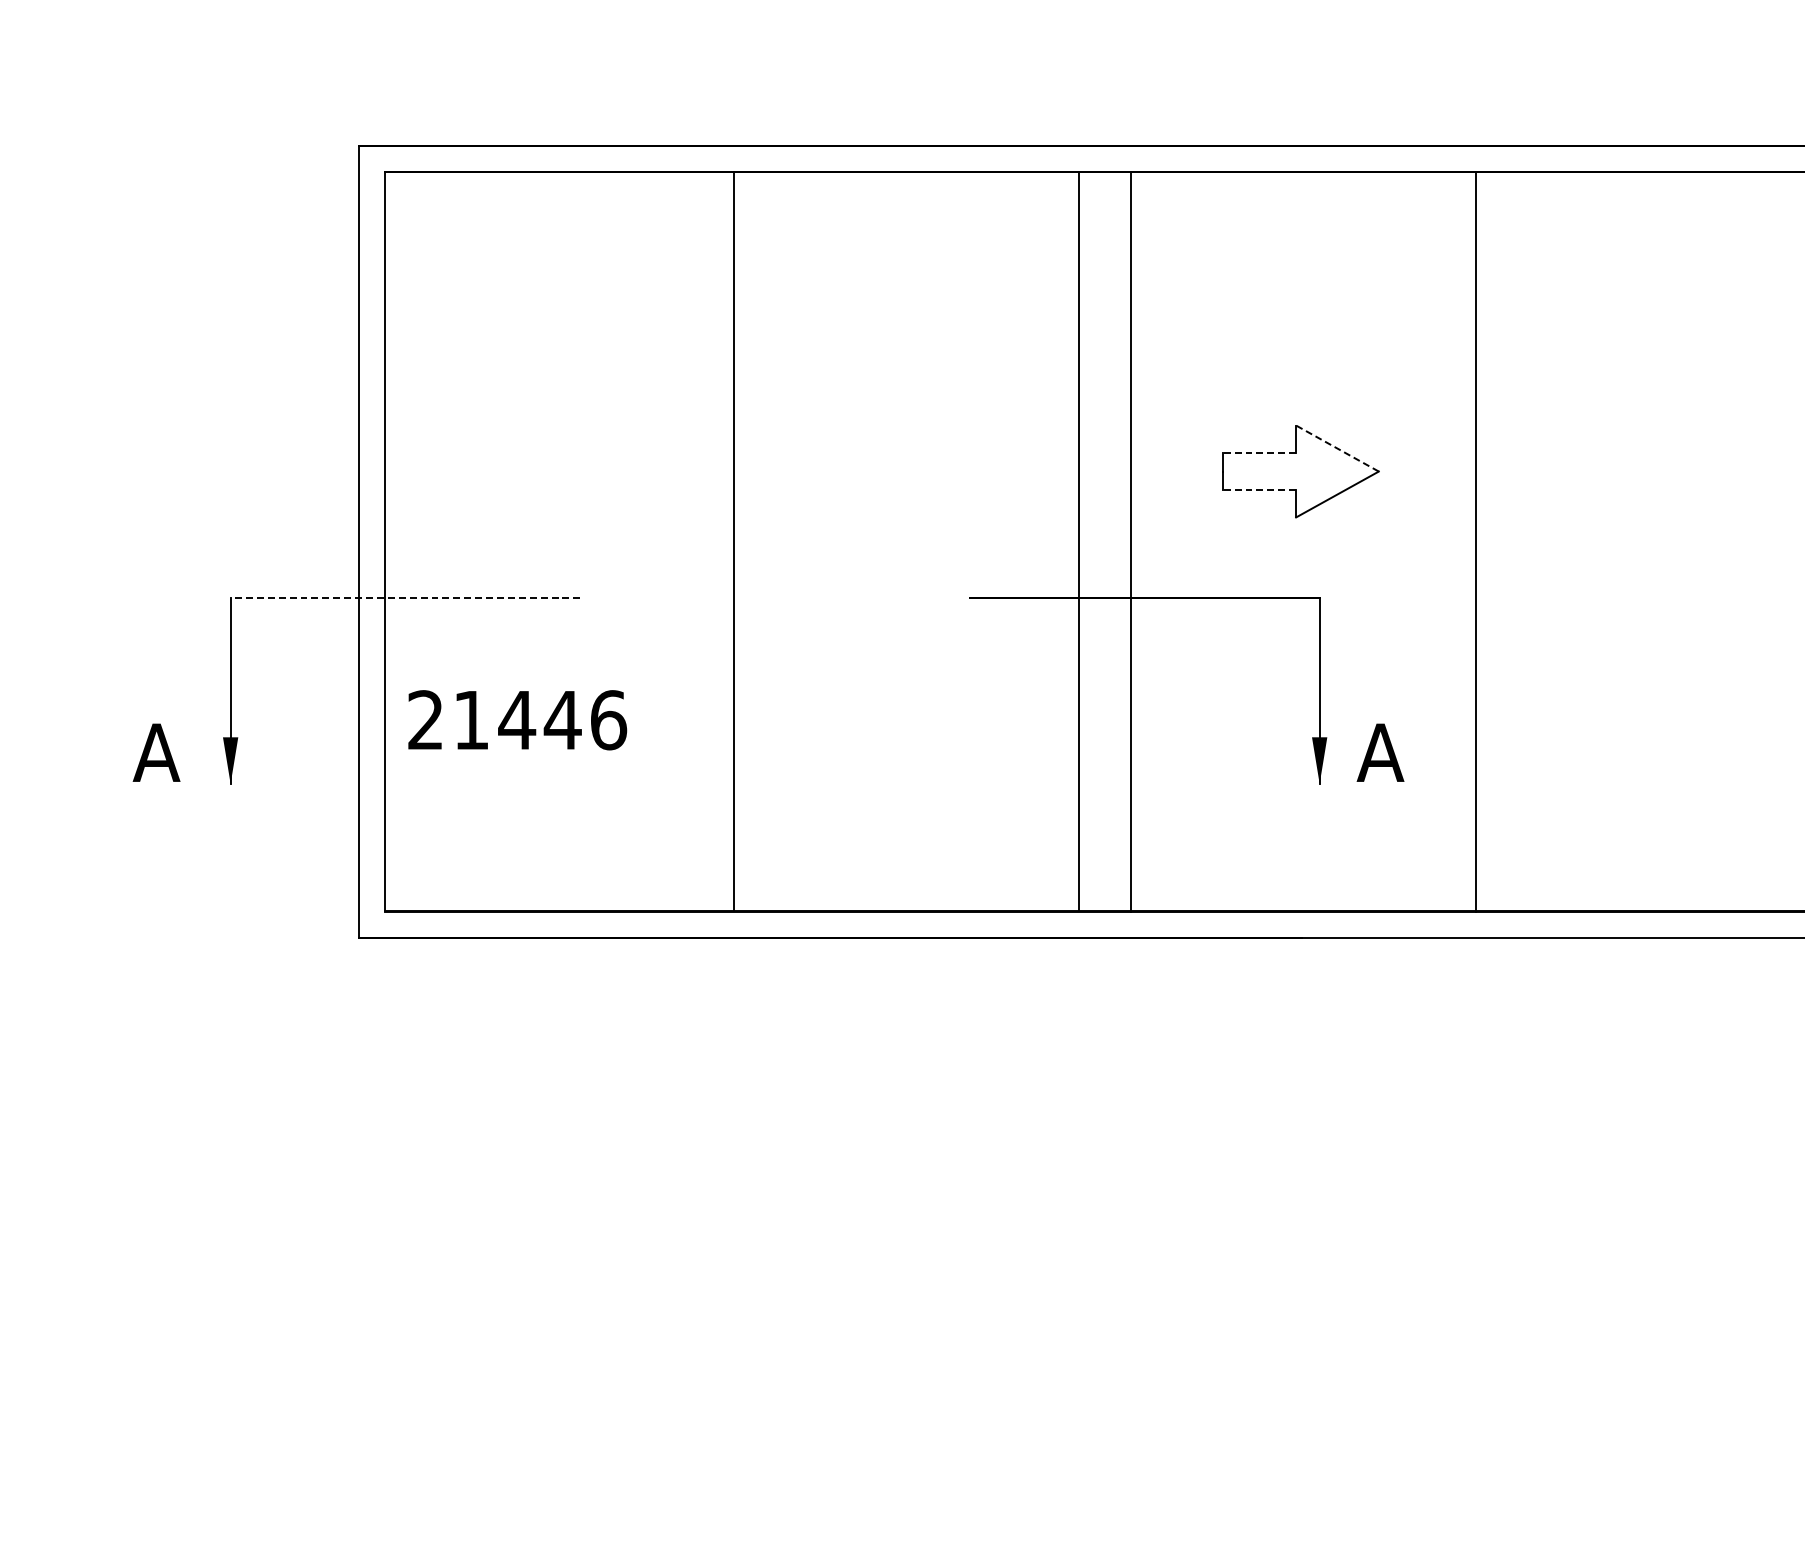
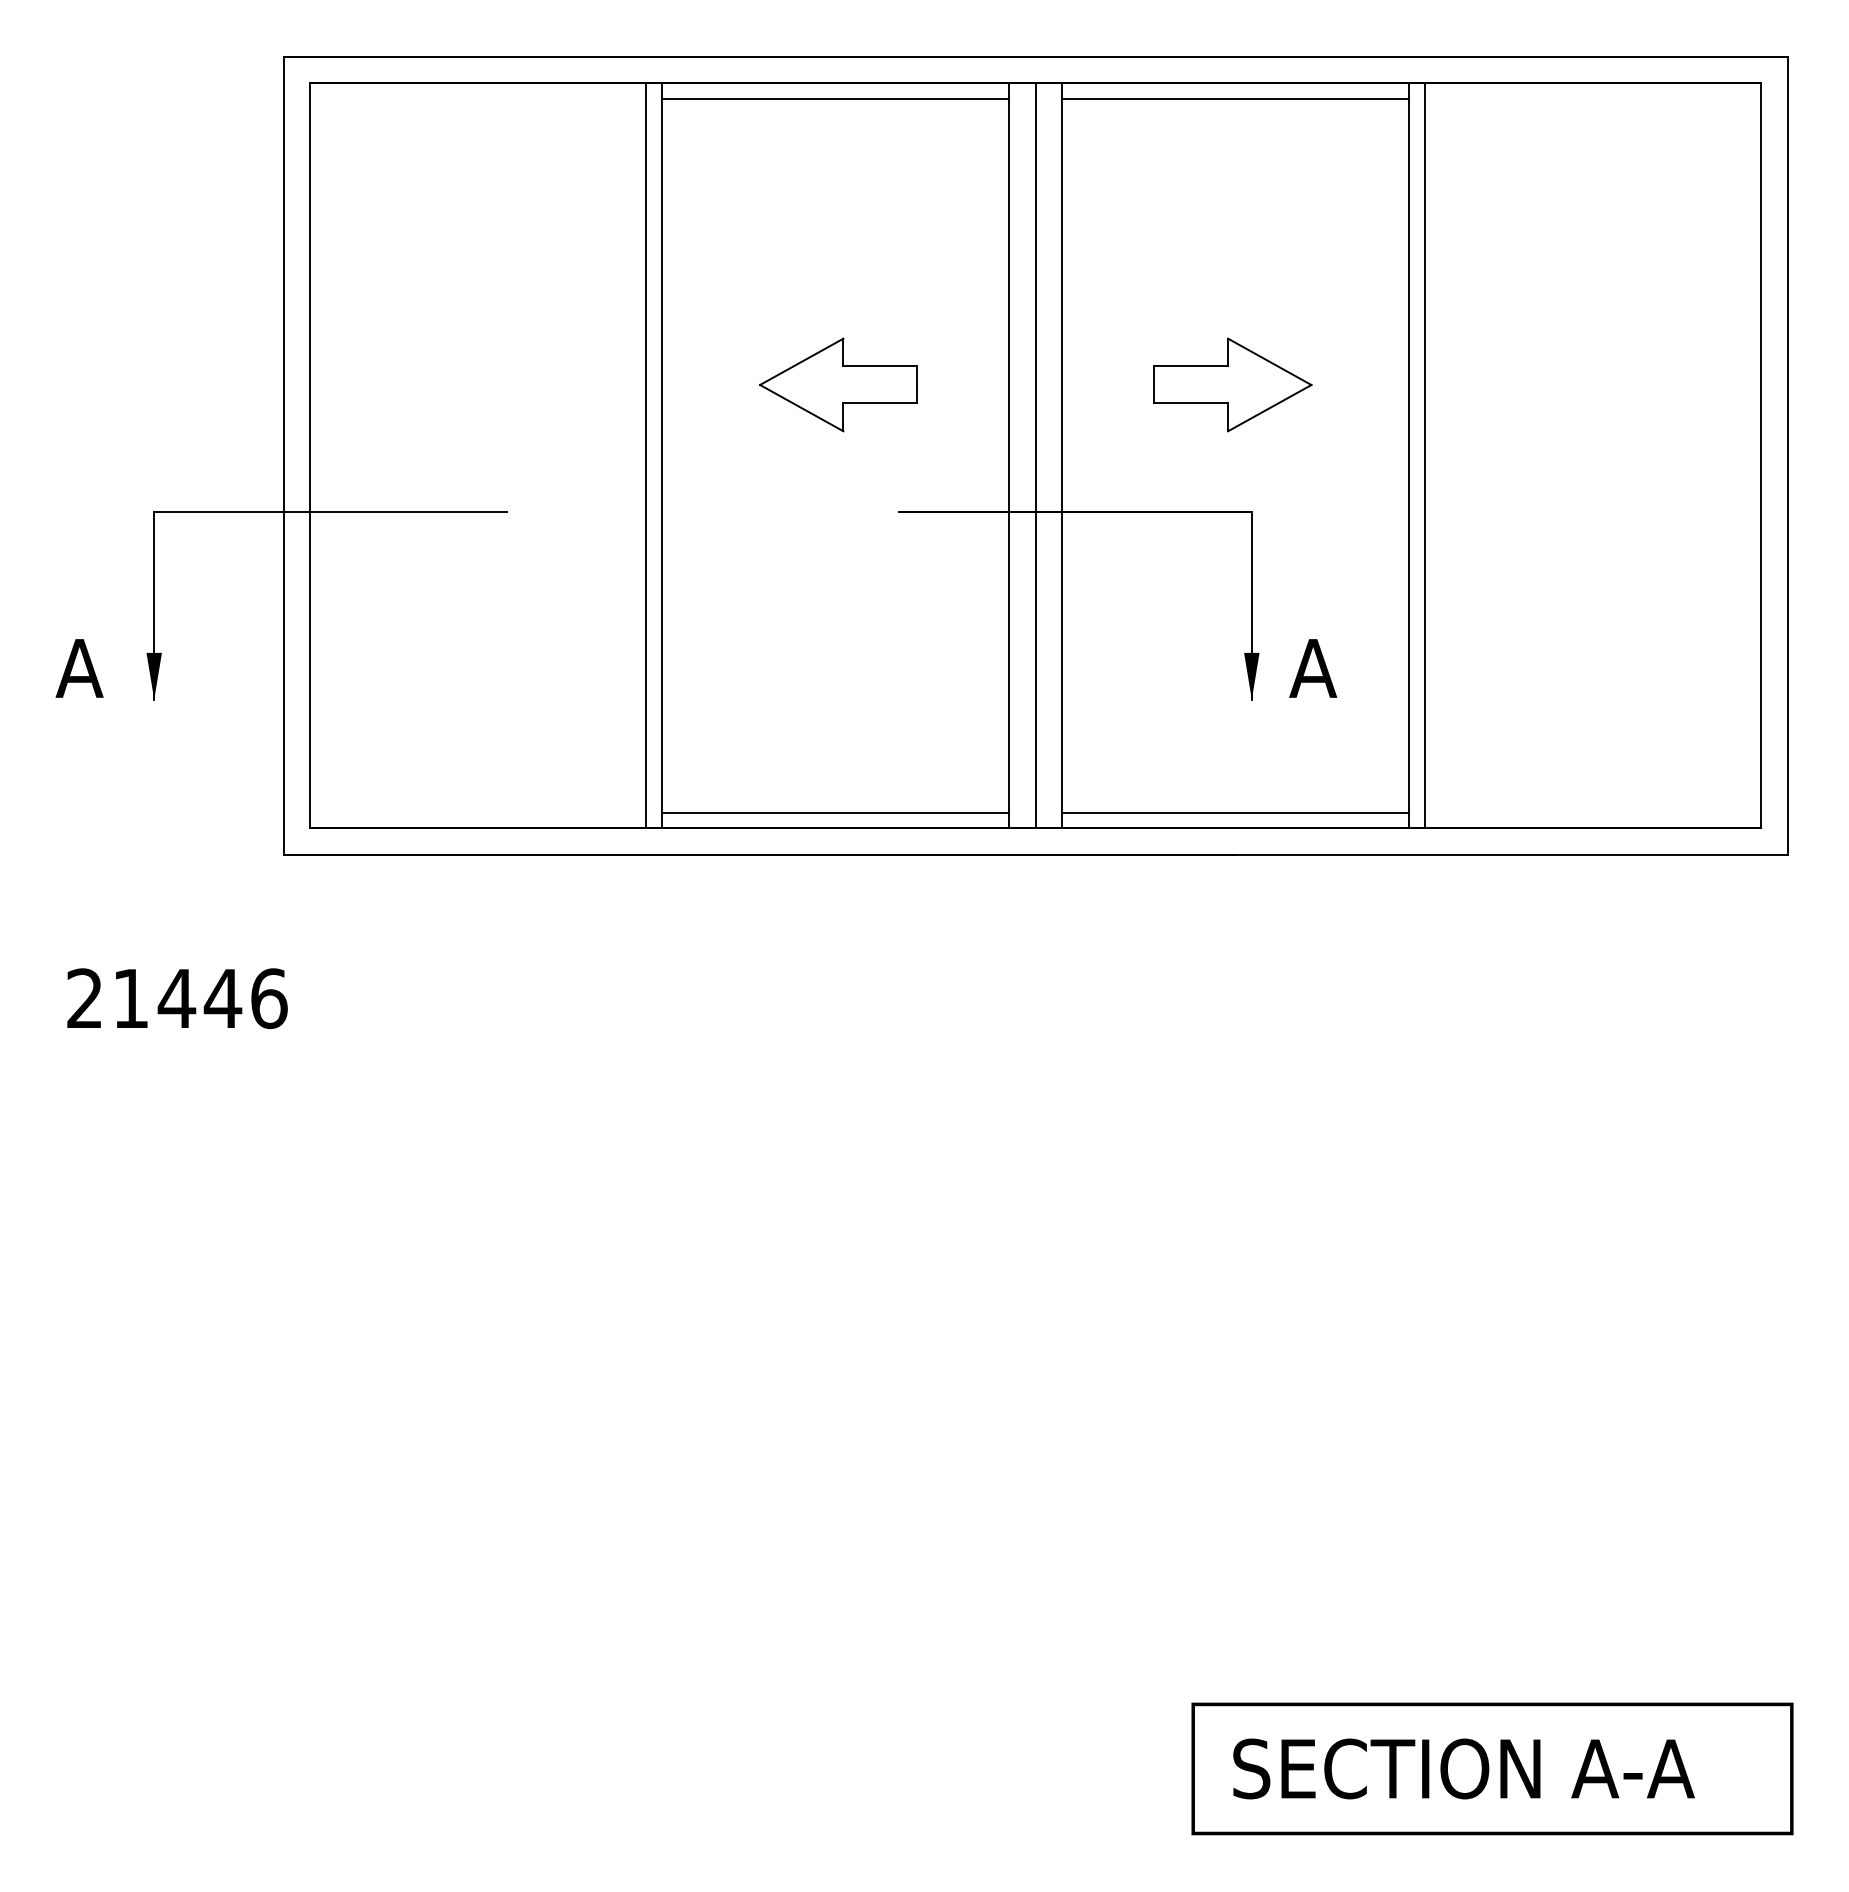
line: (906, 188) -> (835, 99), added
line: (1303, 188) -> (1235, 99), added
line: (1337, 448) -> (1269, 361), dashed -> solid
line: (1258, 453) -> (1190, 366), dashed -> solid
part: (909, 471) -> (838, 384), added
line: (1258, 489) -> (1190, 403), dashed -> solid
line: (719, 541) -> (646, 455), added
line: (1105, 541) -> (1035, 455), added
line: (1491, 541) -> (1425, 455), added
line: (404, 598) -> (329, 512), dashed -> solid
text: (517, 720) -> (177, 998), moved
line: (906, 895) -> (835, 812), added
line: (1303, 895) -> (1235, 812), added

